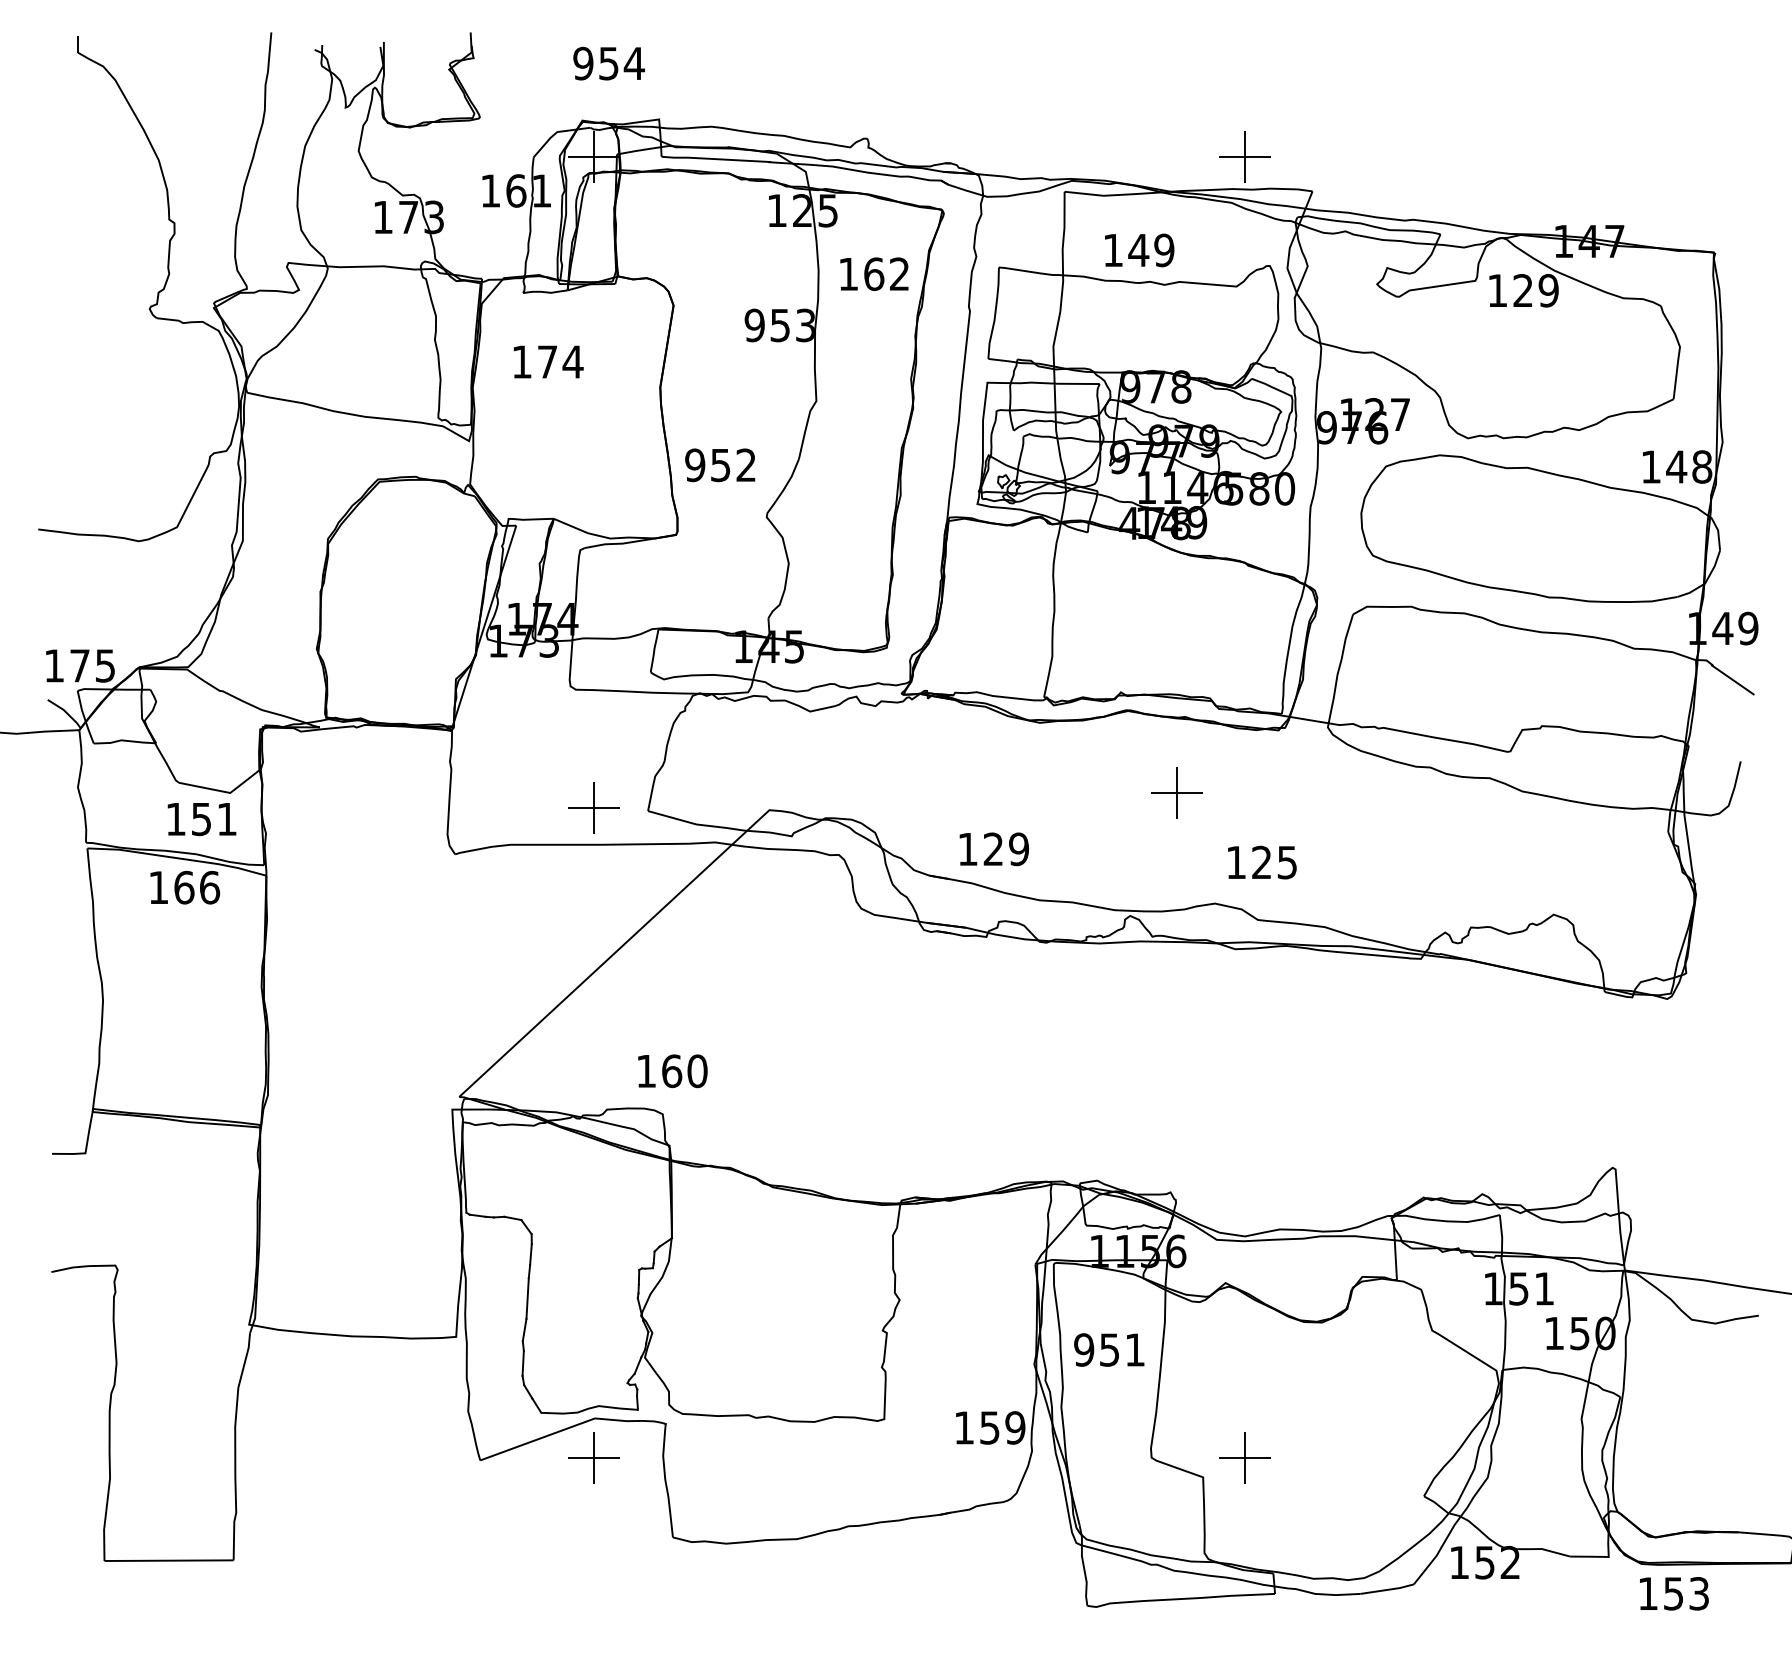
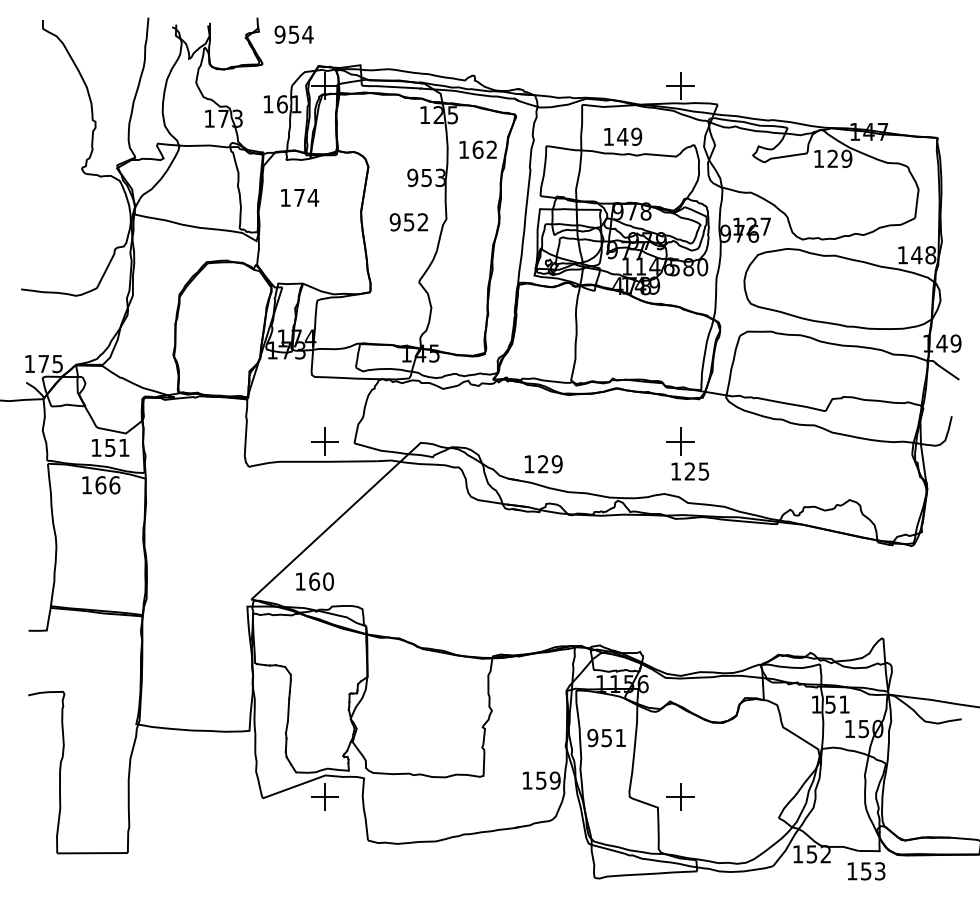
text: (607, 63) -> (293, 34), moved
text: (719, 465) -> (408, 222), moved
part: (1176, 793) -> (680, 441), moved
text: (671, 1071) -> (314, 581), moved
text: (1674, 1594) -> (866, 871), moved

